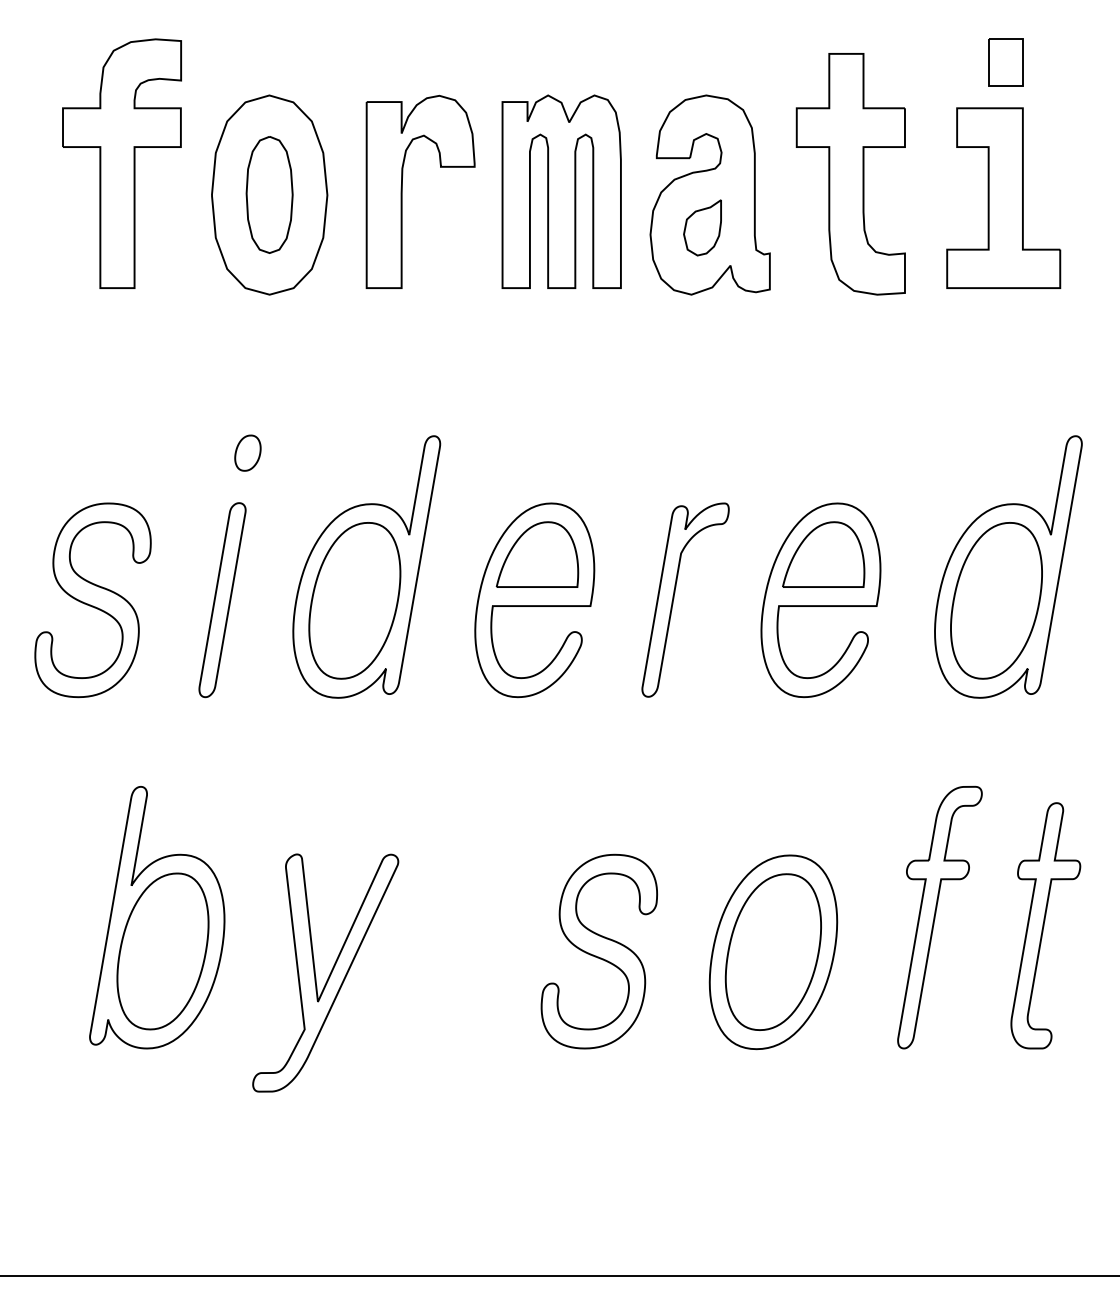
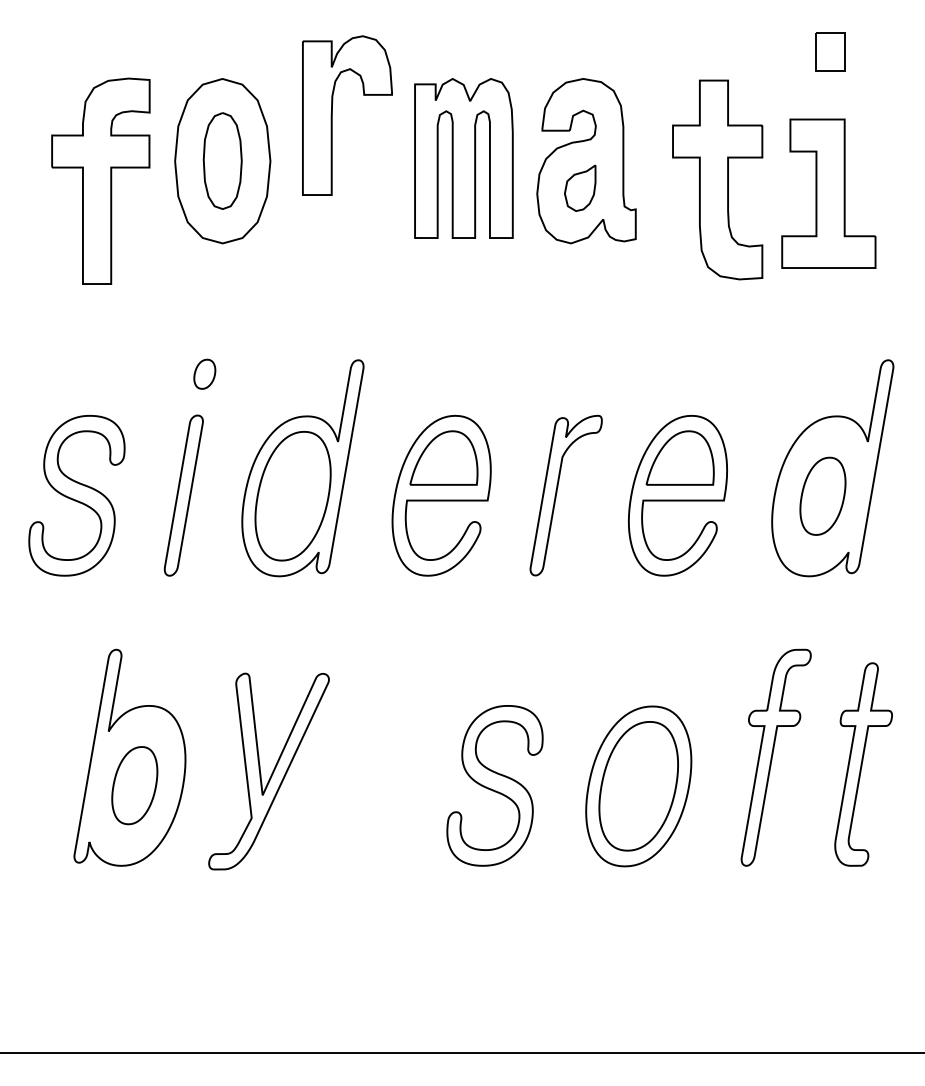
part: (121, 162) -> (100, 180), moved
part: (850, 173) -> (717, 179), moved
part: (402, 191) -> (332, 115), moved
part: (1003, 197) -> (828, 193), moved
part: (995, 601) -> (822, 496), size x0.6
part: (162, 951) -> (134, 785), size x0.6
part: (325, 972) -> (268, 771), moved

